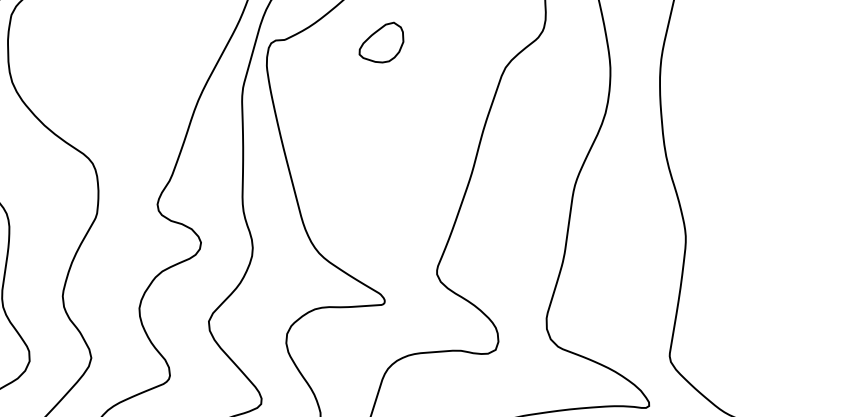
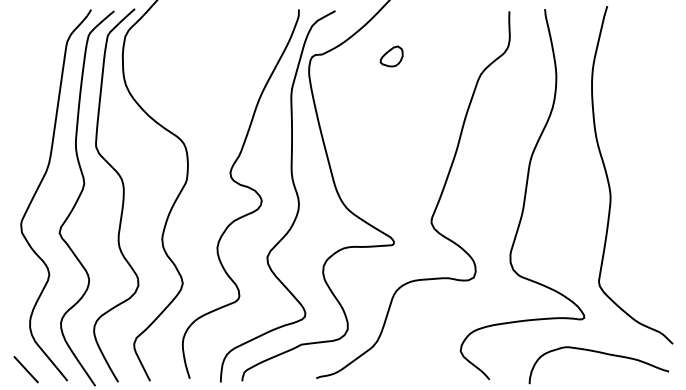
part: (381, 42) -> (391, 56), size x0.7

